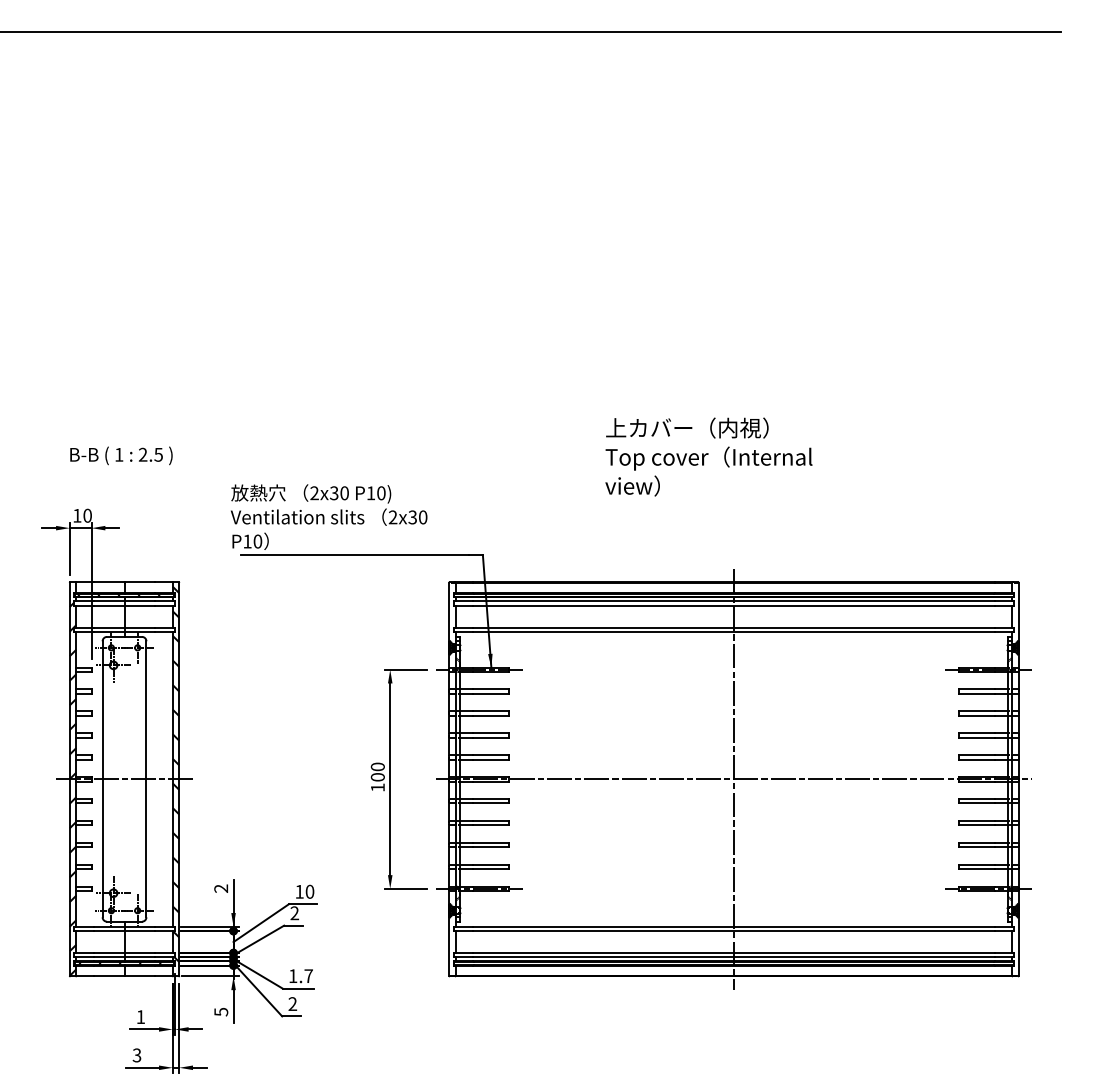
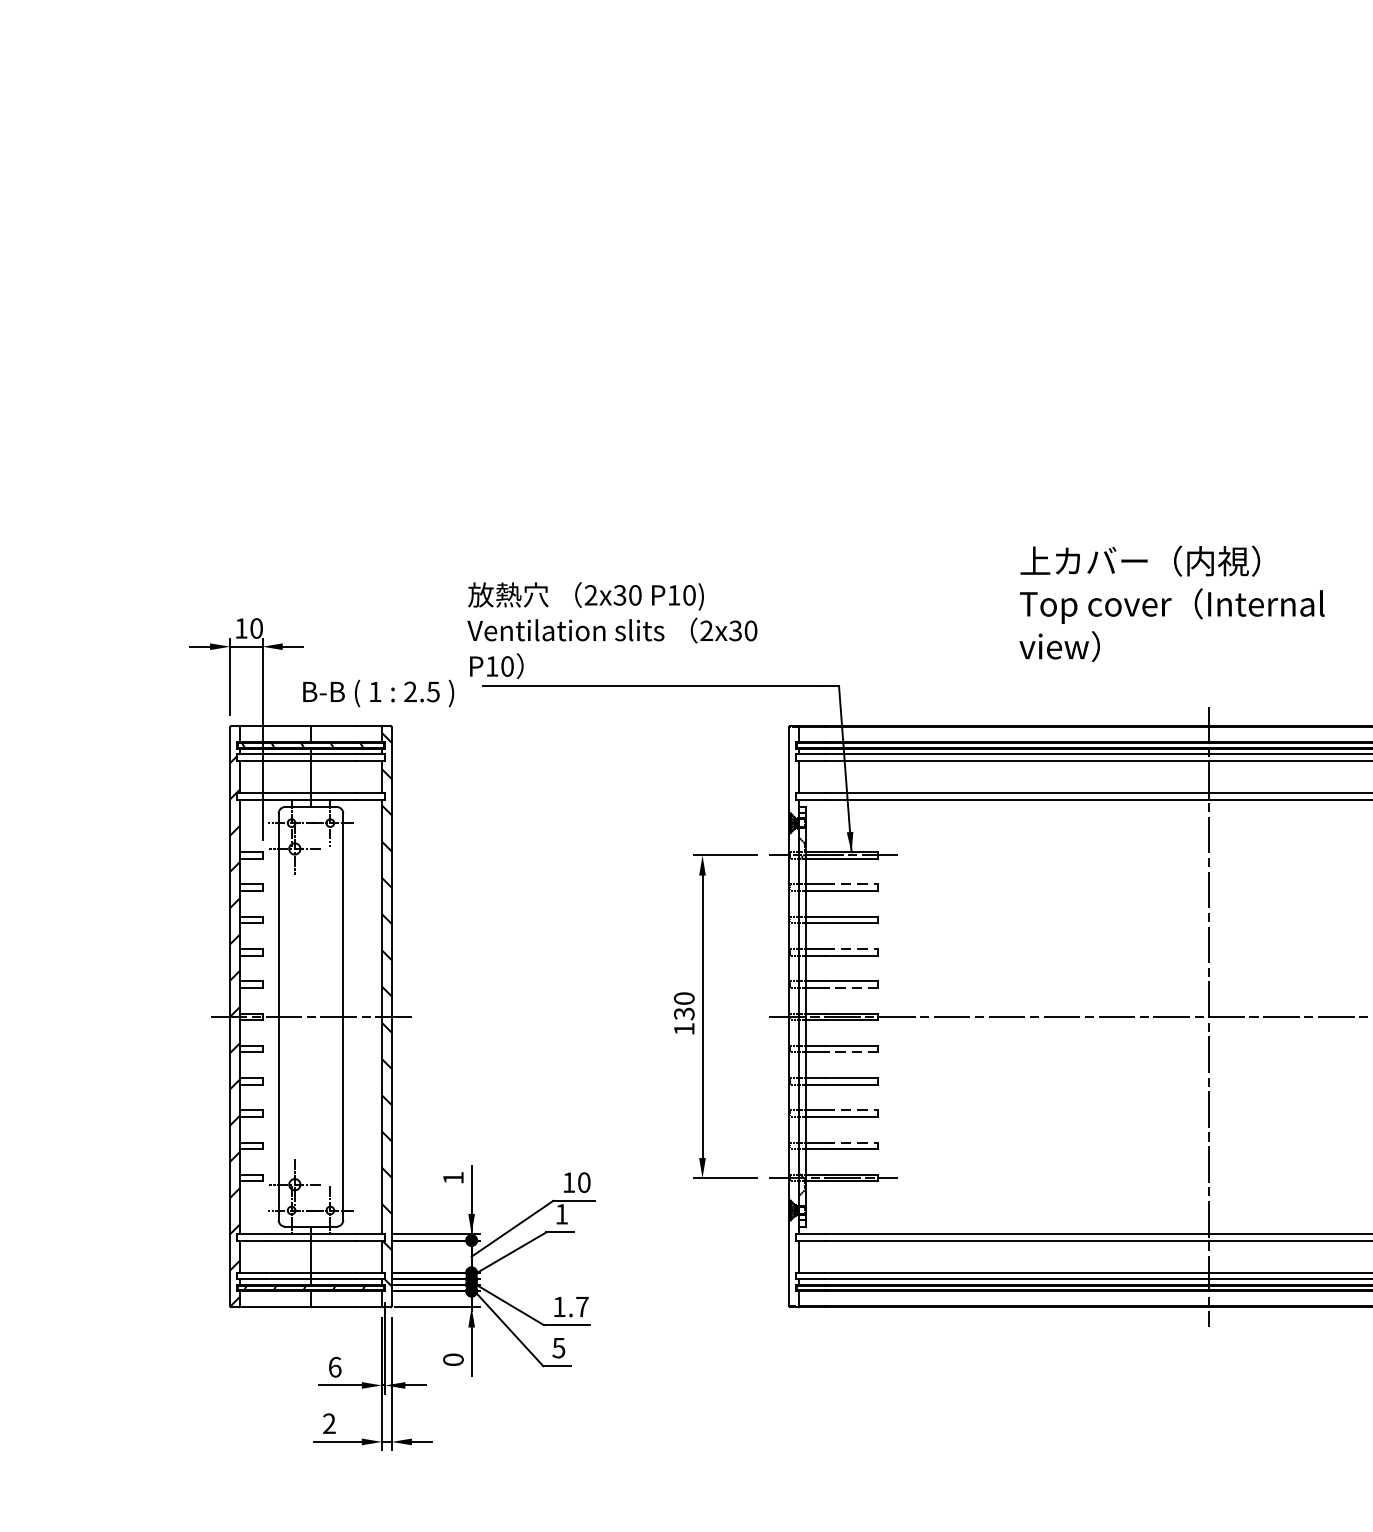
text: (121, 455) -> (378, 692), moved
text: (708, 456) -> (1171, 603), moved
line: (491, 689) -> (851, 884), solid -> dashed
line: (491, 733) -> (851, 949), solid -> dashed
line: (490, 759) -> (850, 987), solid -> dashed
text: (377, 777) -> (683, 1014), 100 -> 130
line: (490, 803) -> (850, 1052), solid -> dashed
line: (491, 842) -> (851, 1109), solid -> dashed
line: (491, 864) -> (851, 1142), solid -> dashed
text: (220, 888) -> (452, 1177), 2 -> 1
text: (294, 912) -> (561, 1213), 2 -> 1
text: (292, 1004) -> (558, 1348), 2 -> 5
text: (221, 1011) -> (453, 1358), 5 -> 0
text: (140, 1017) -> (334, 1367), 1 -> 6
text: (136, 1055) -> (328, 1423), 3 -> 2

